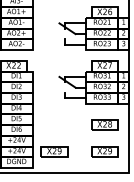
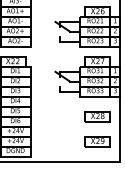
part: (54, 151) -> (50, 141), removed

